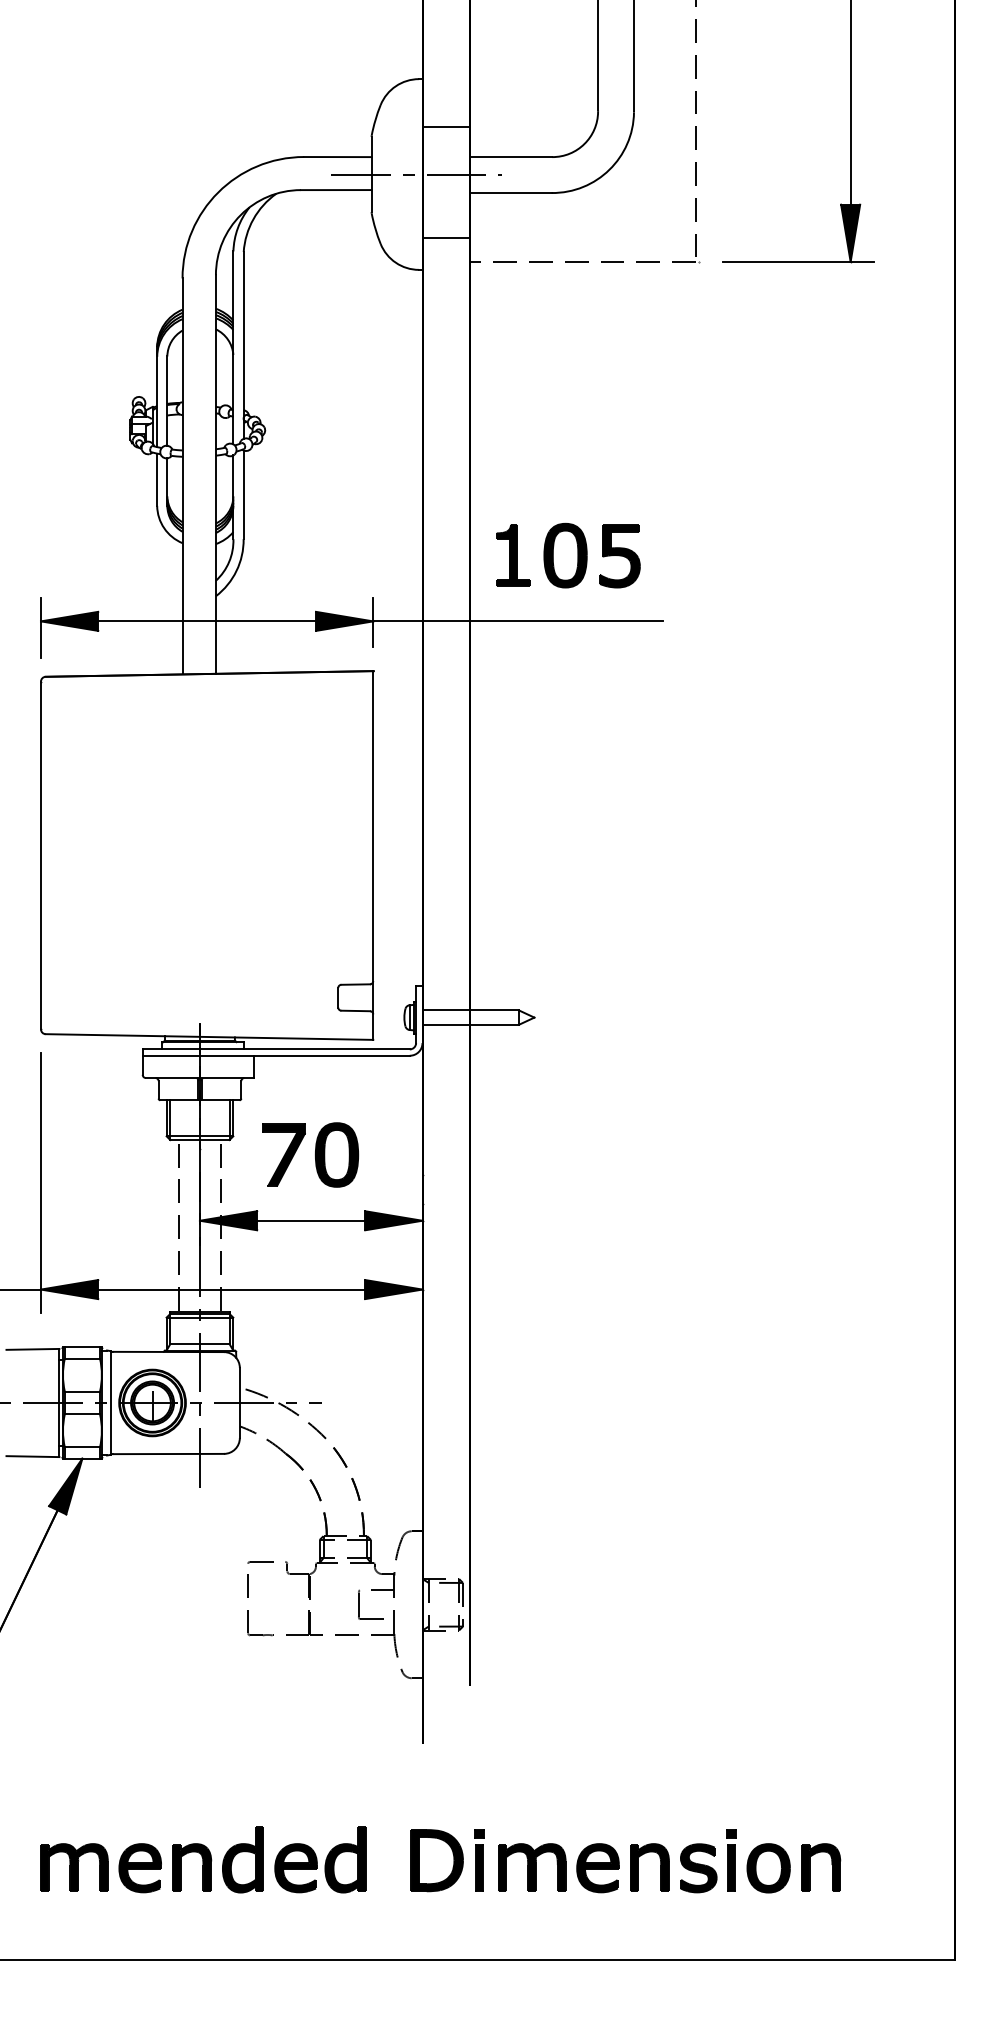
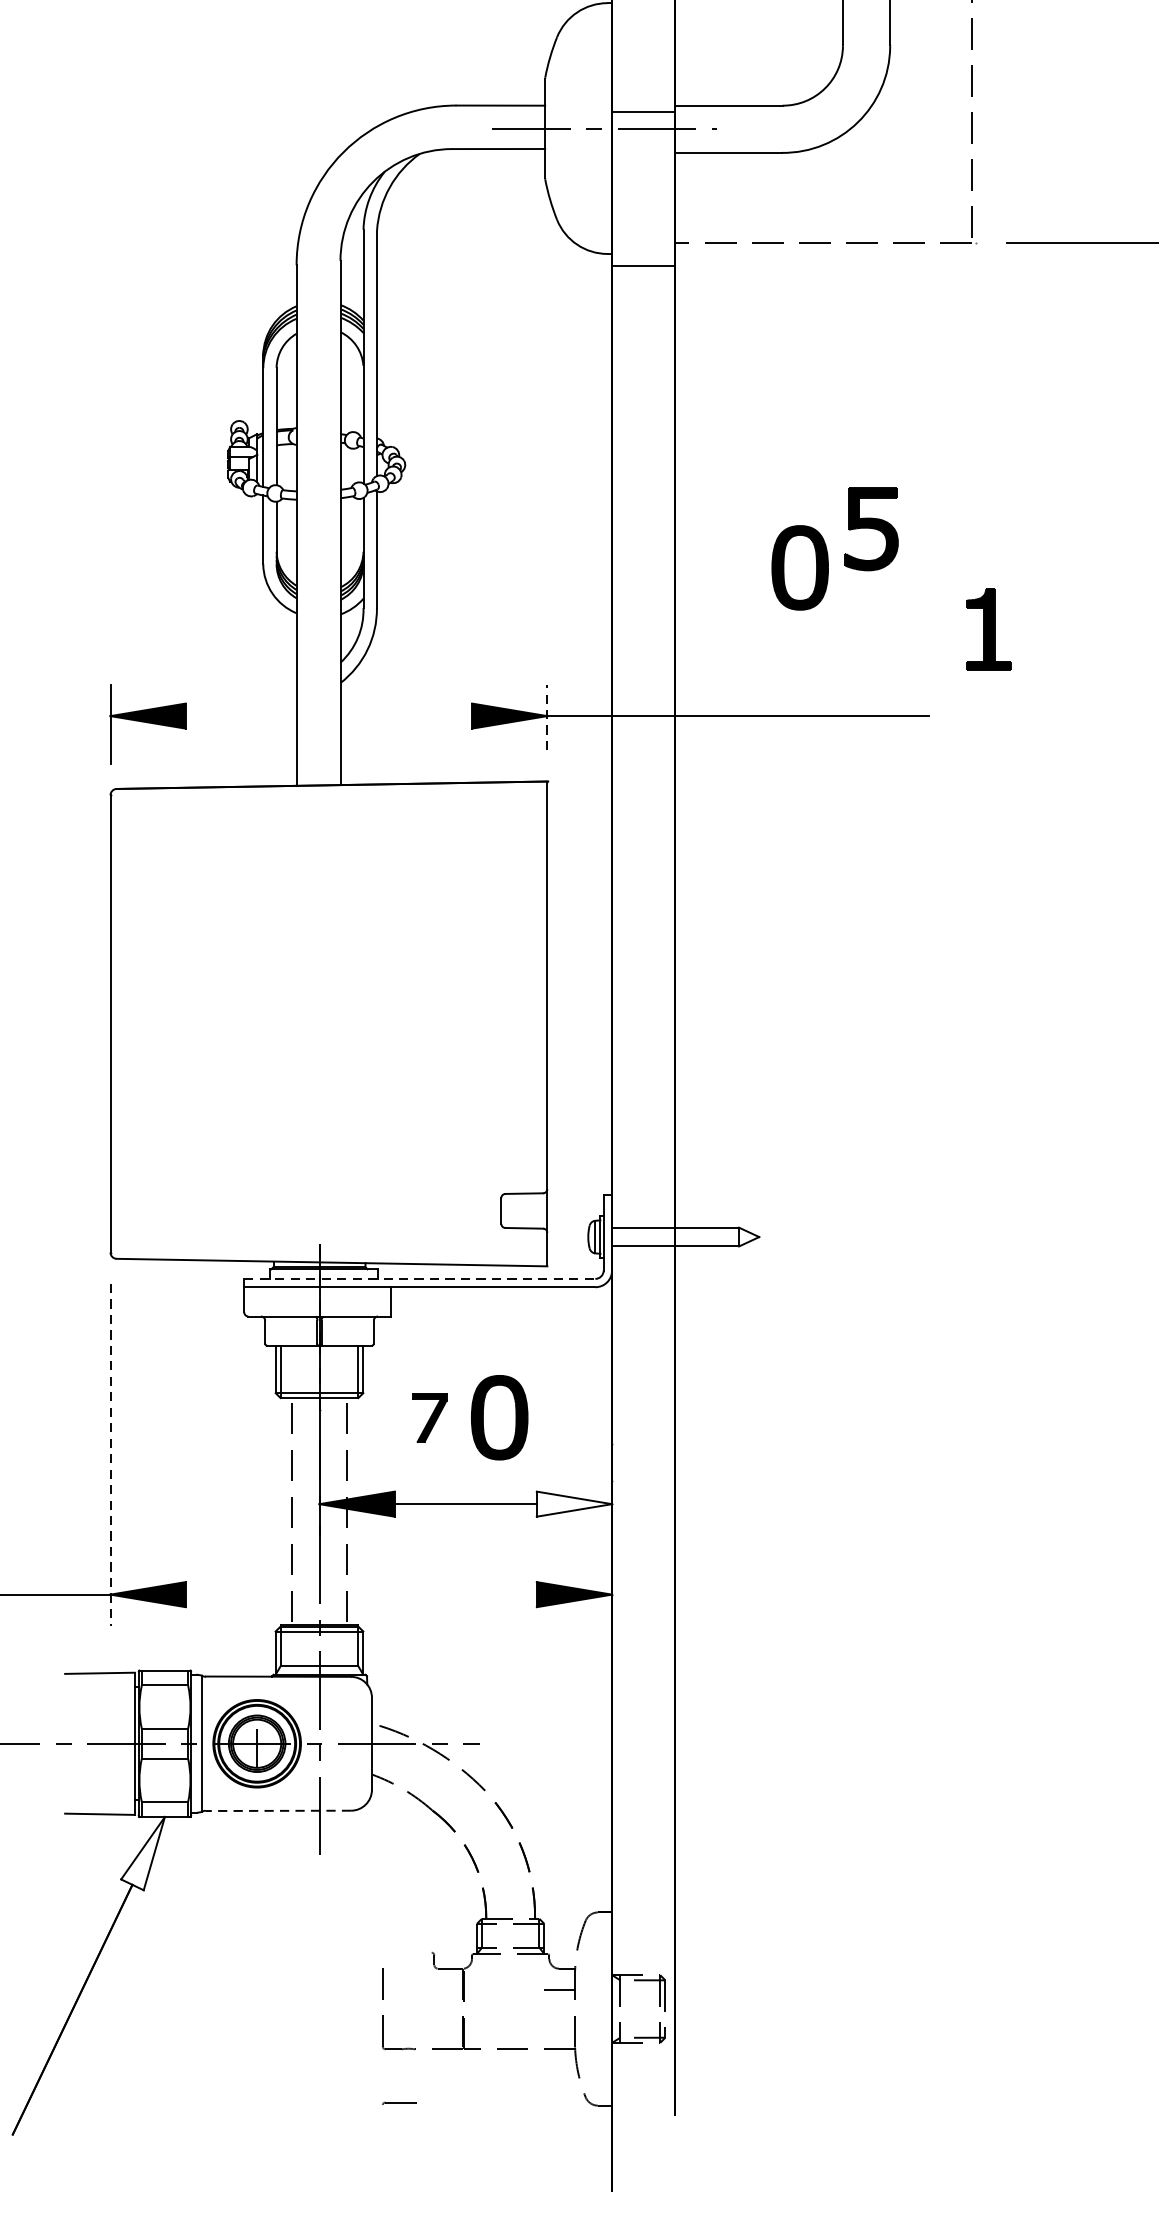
line: (446, 126) -> (643, 111), moved
line: (446, 238) -> (643, 266), moved
part: (513, 555) -> (989, 629), moved
part: (565, 555) -> (800, 567), moved
part: (619, 556) -> (871, 529), moved
line: (207, 621) -> (329, 716), removed
line: (373, 622) -> (547, 717), solid -> dashed
line: (276, 1049) -> (420, 1278), solid -> dashed
part: (283, 1154) -> (429, 1417), size x0.6
line: (41, 1183) -> (111, 1455), solid -> dashed
fill: (393, 1220) -> (573, 1503), removed
line: (231, 1289) -> (360, 1594), removed
line: (168, 1454) -> (278, 1811), solid -> dashed
fill: (65, 1486) -> (142, 1853), removed
line: (260, 1562) -> (399, 2103), moved
part: (359, 1604) -> (529, 2008), removed

